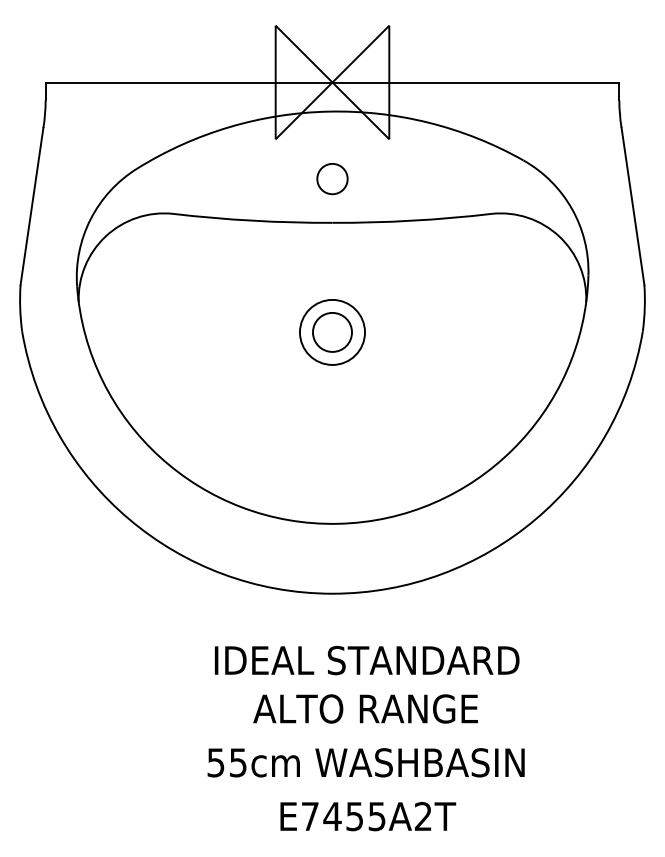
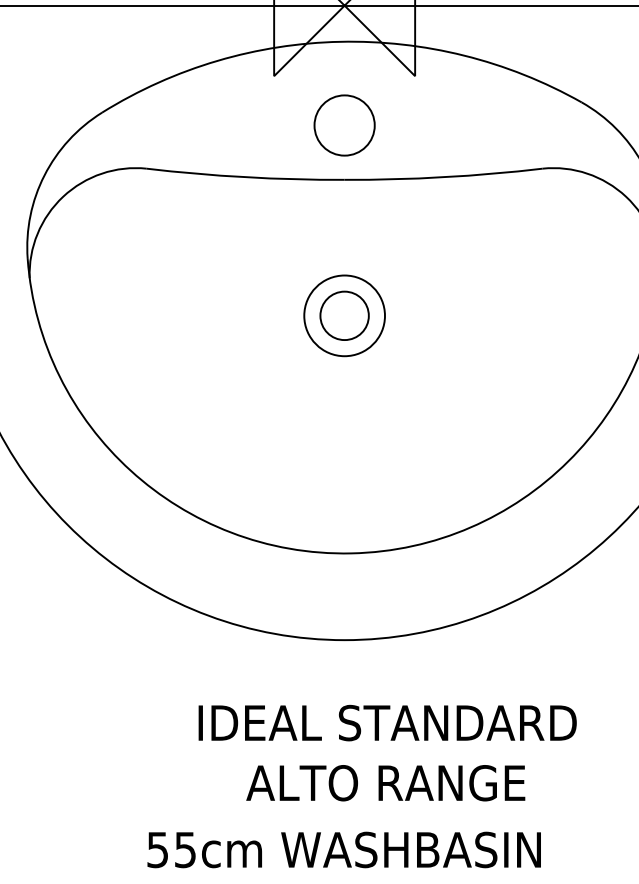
circle: (332, 178) -> (344, 124), size x1.6
text: (365, 762) -> (343, 849), moved

